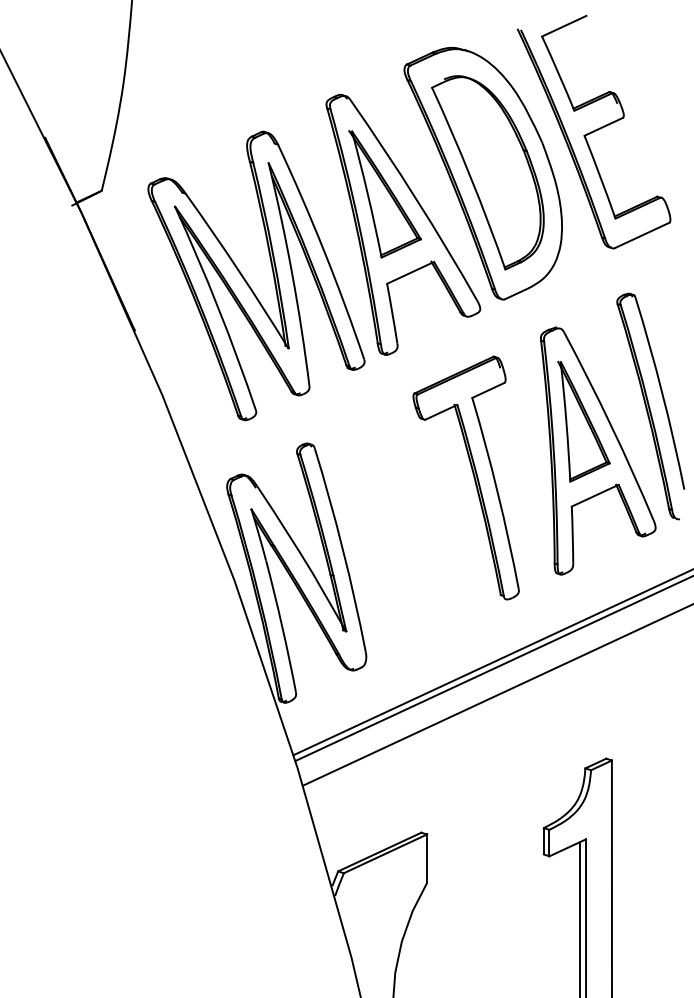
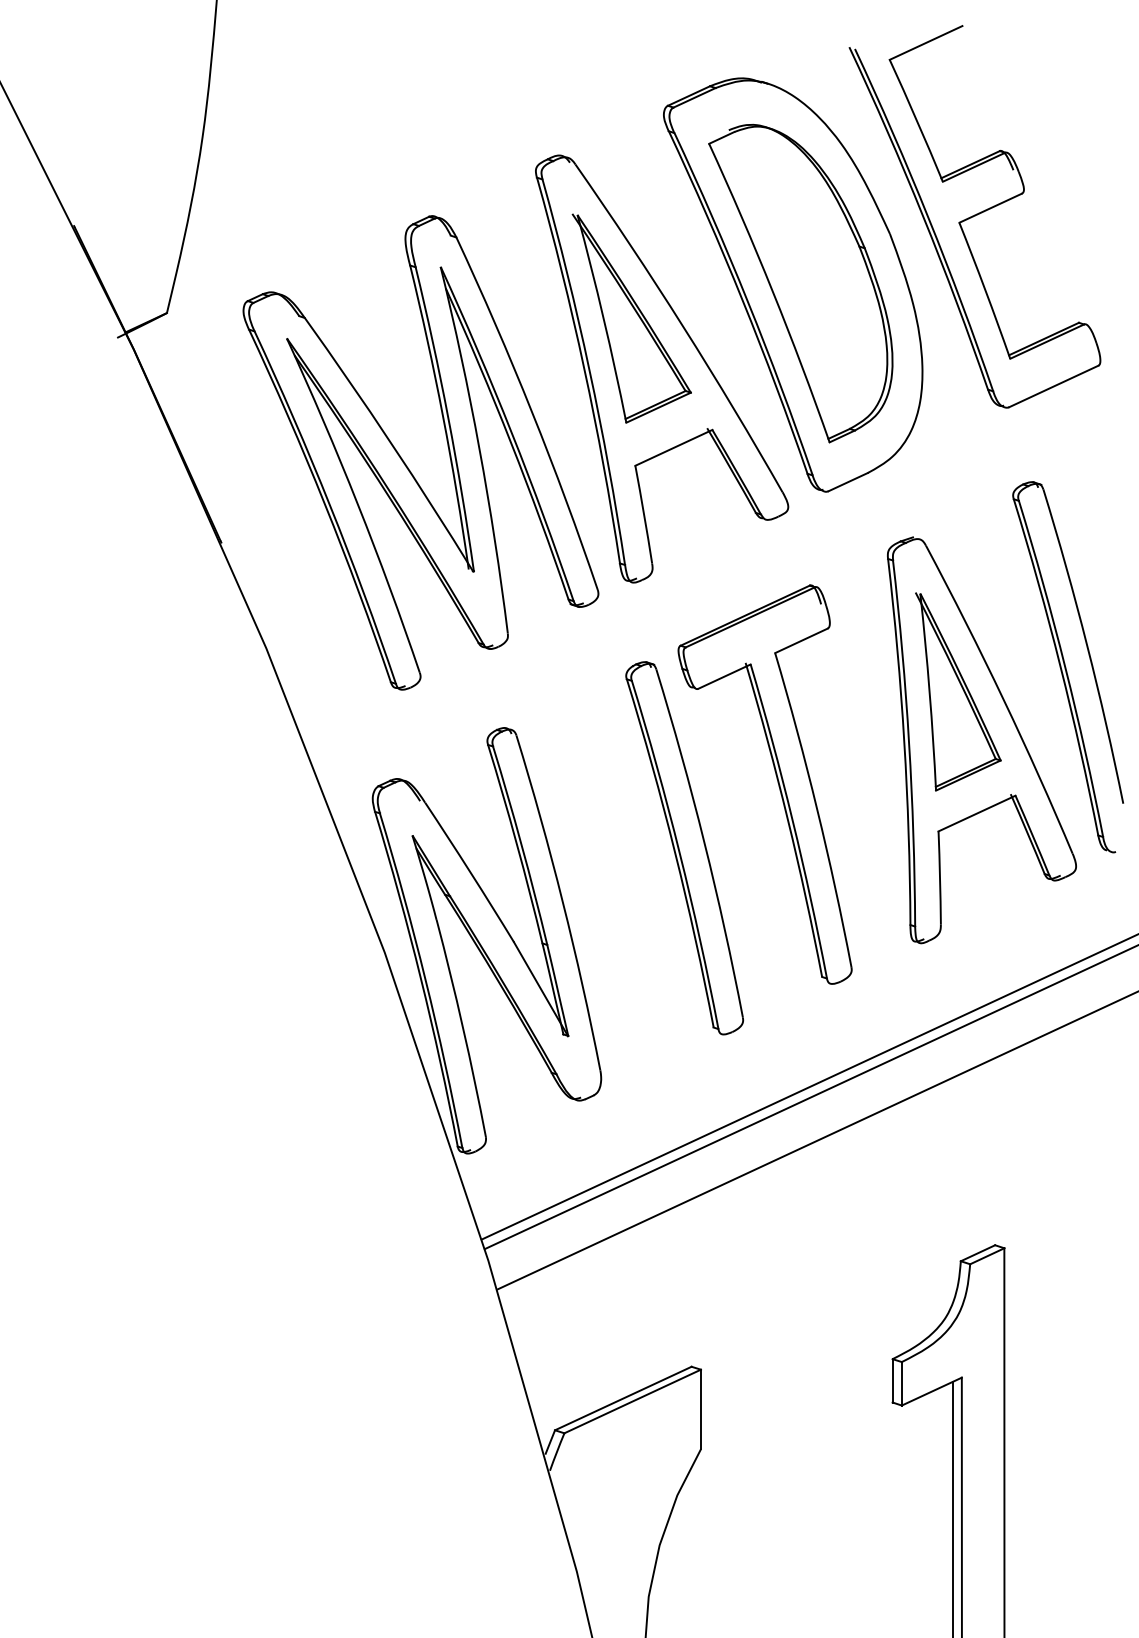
part: (416, 516) -> (683, 847), added

